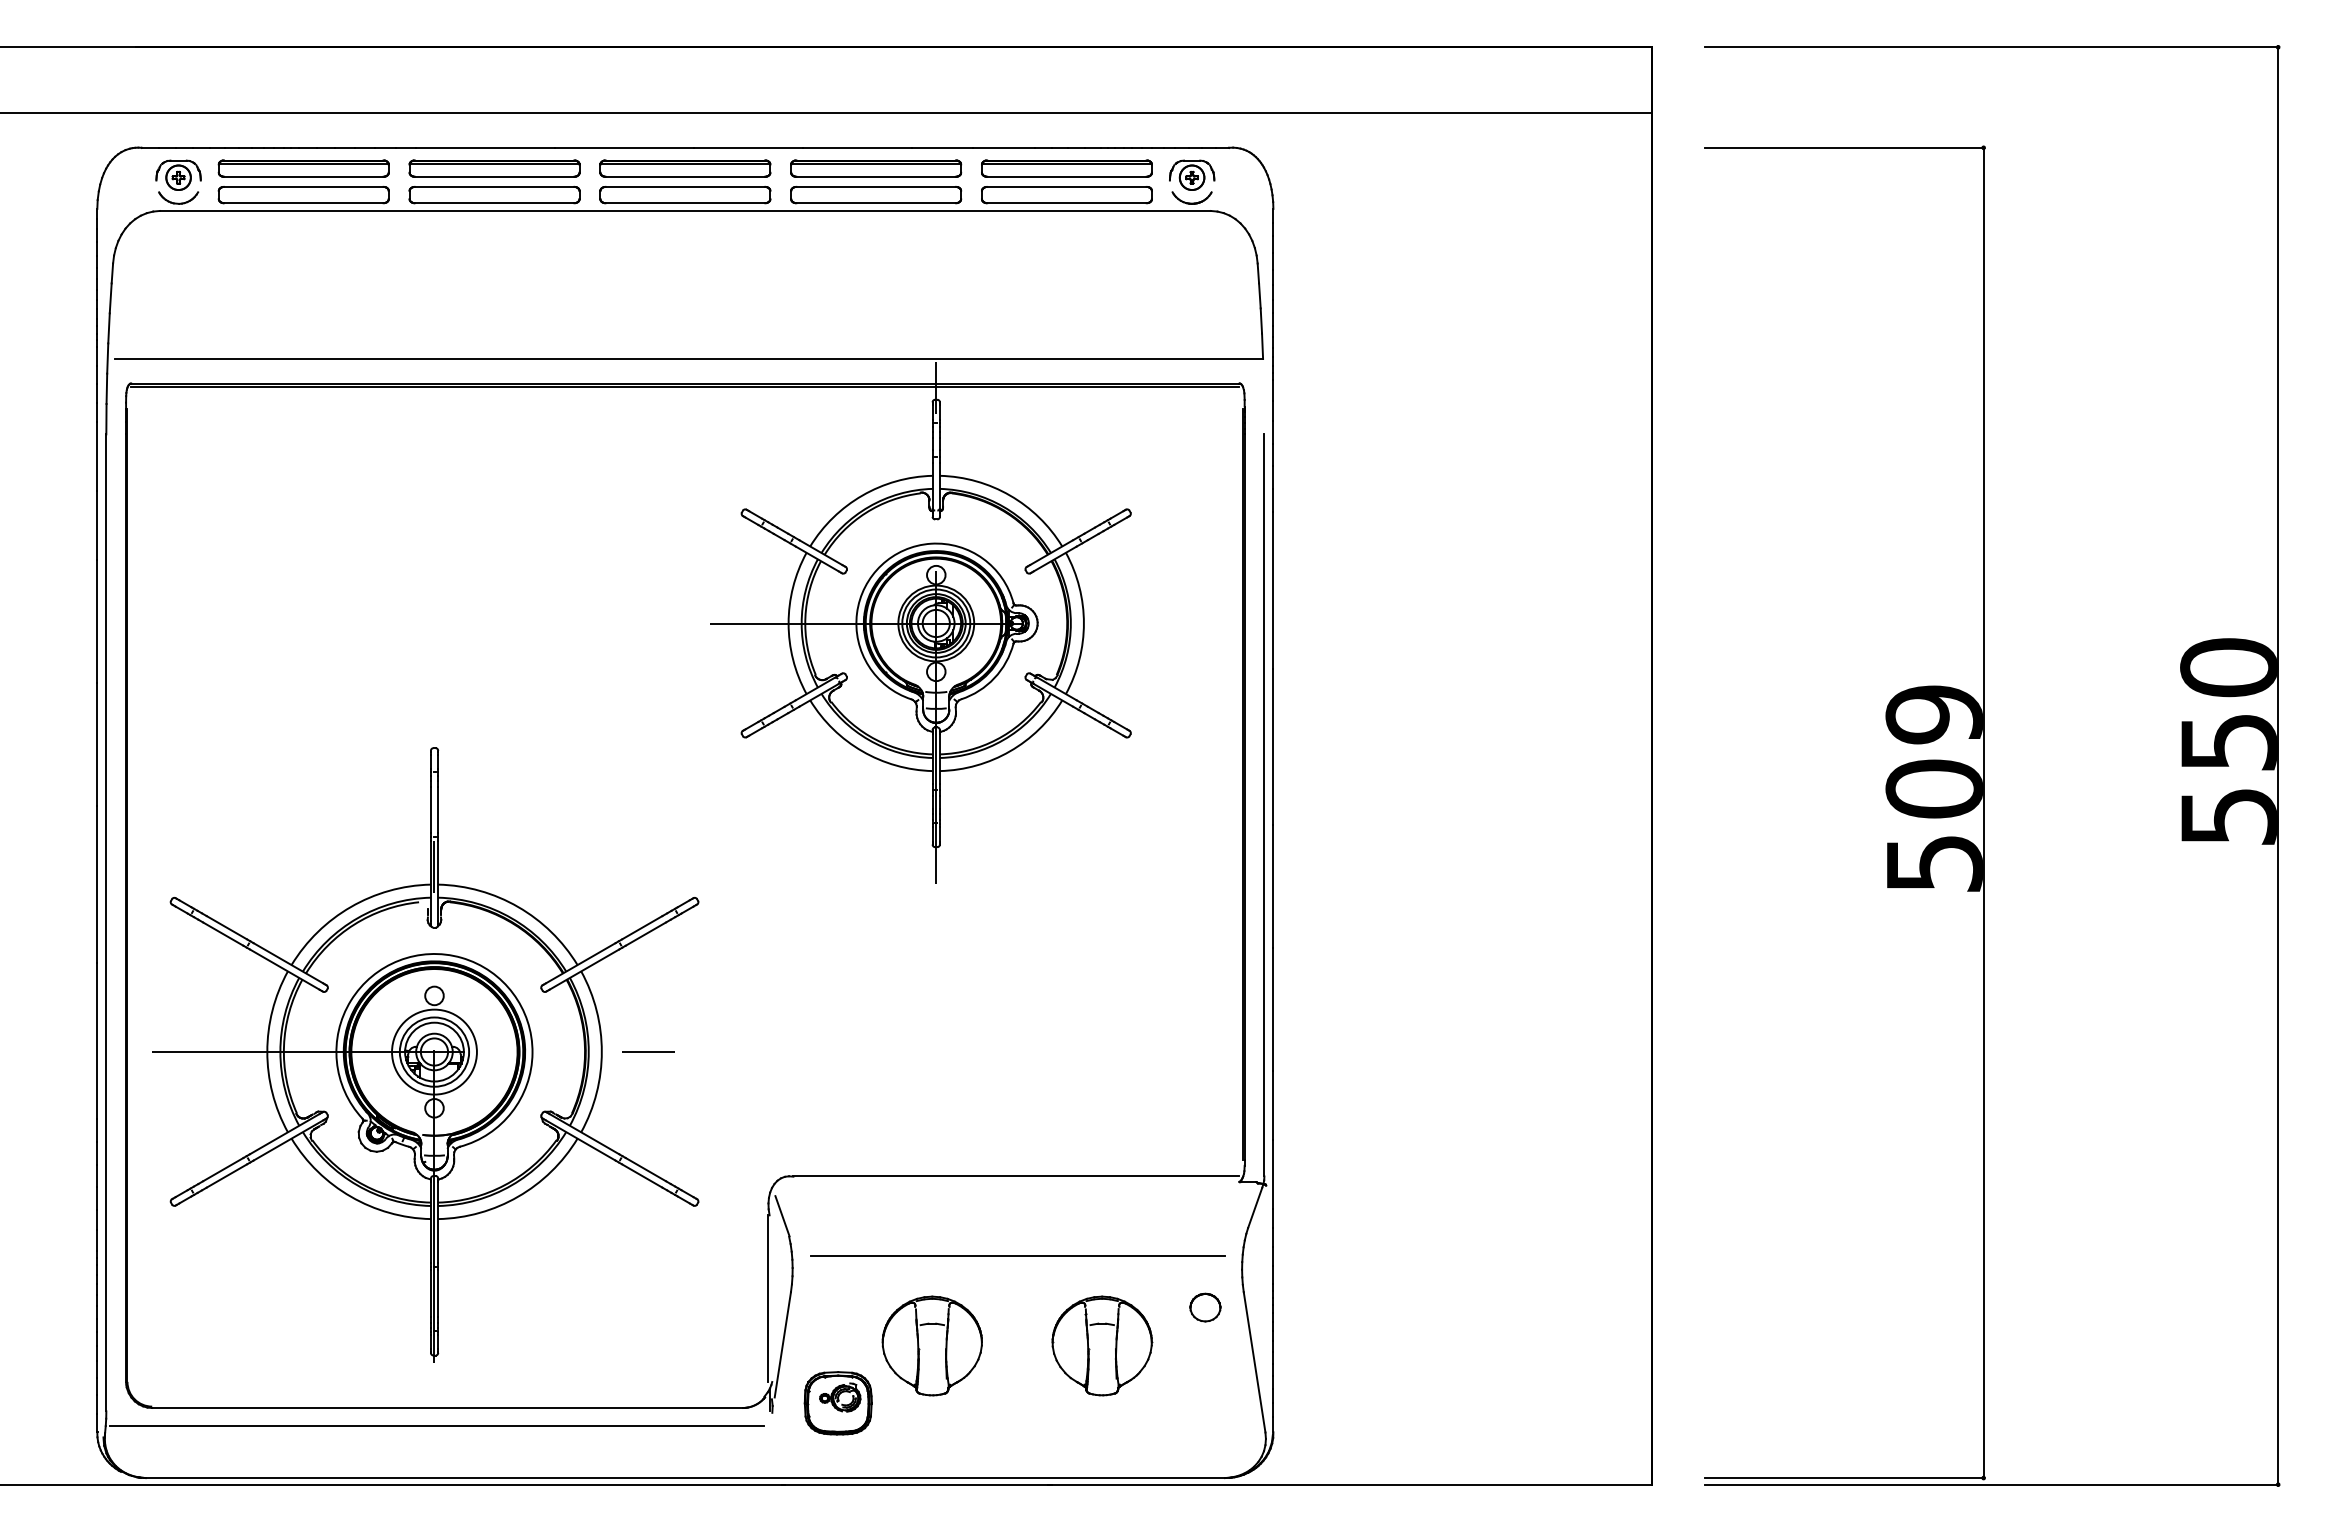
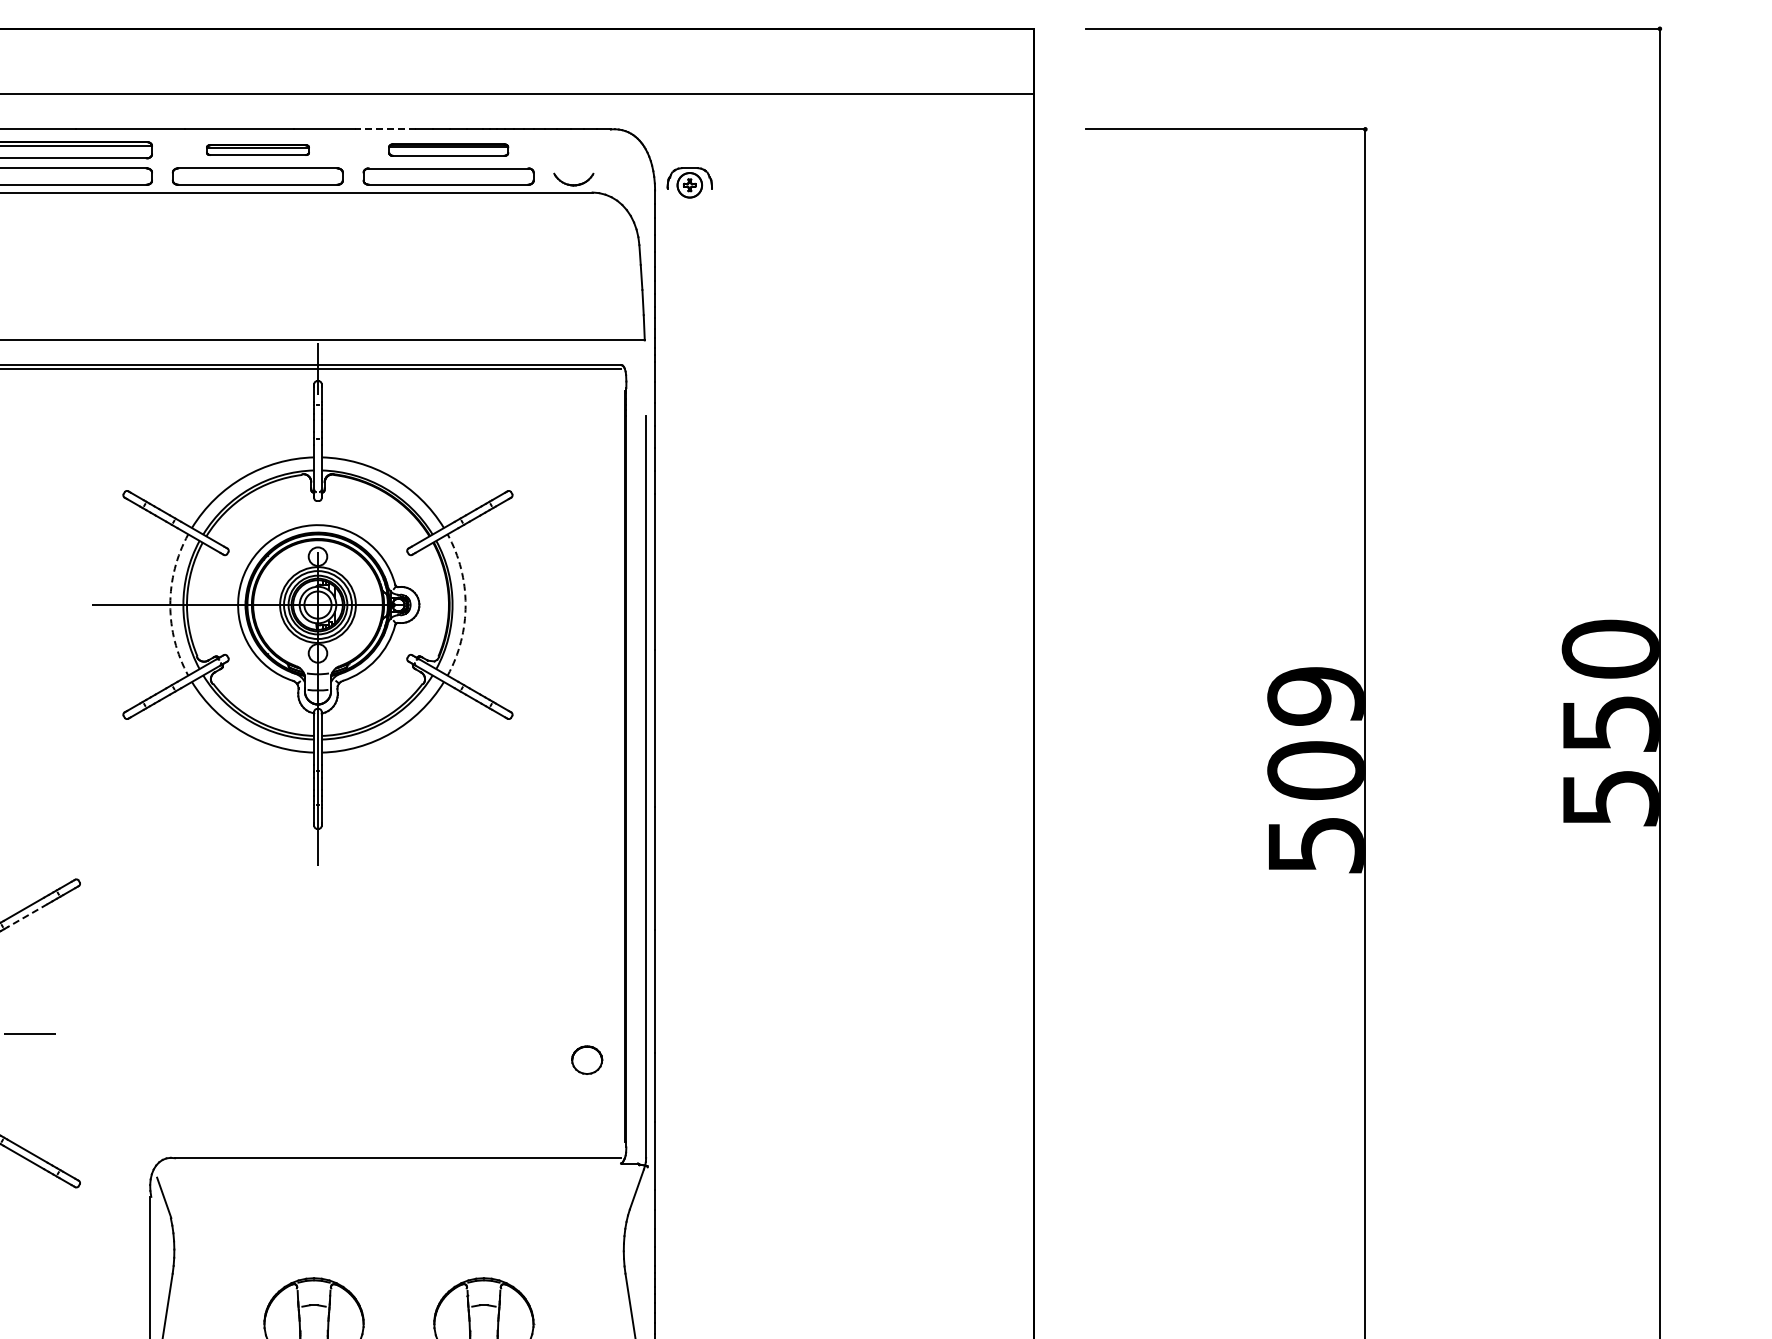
line: (1003, 147) -> (385, 129), solid -> dashed
part: (876, 168) -> (258, 150), size x0.6
part: (1066, 168) -> (448, 150), size x0.7
part: (1192, 174) -> (690, 182), moved
arc: (788, 623) -> (170, 605), solid -> dashed
arc: (1083, 623) -> (465, 605), solid -> dashed
line: (645, 934) -> (27, 916), solid -> dashed
line: (1017, 1255) -> (399, 1237), removed
part: (1205, 1307) -> (587, 1060), moved

